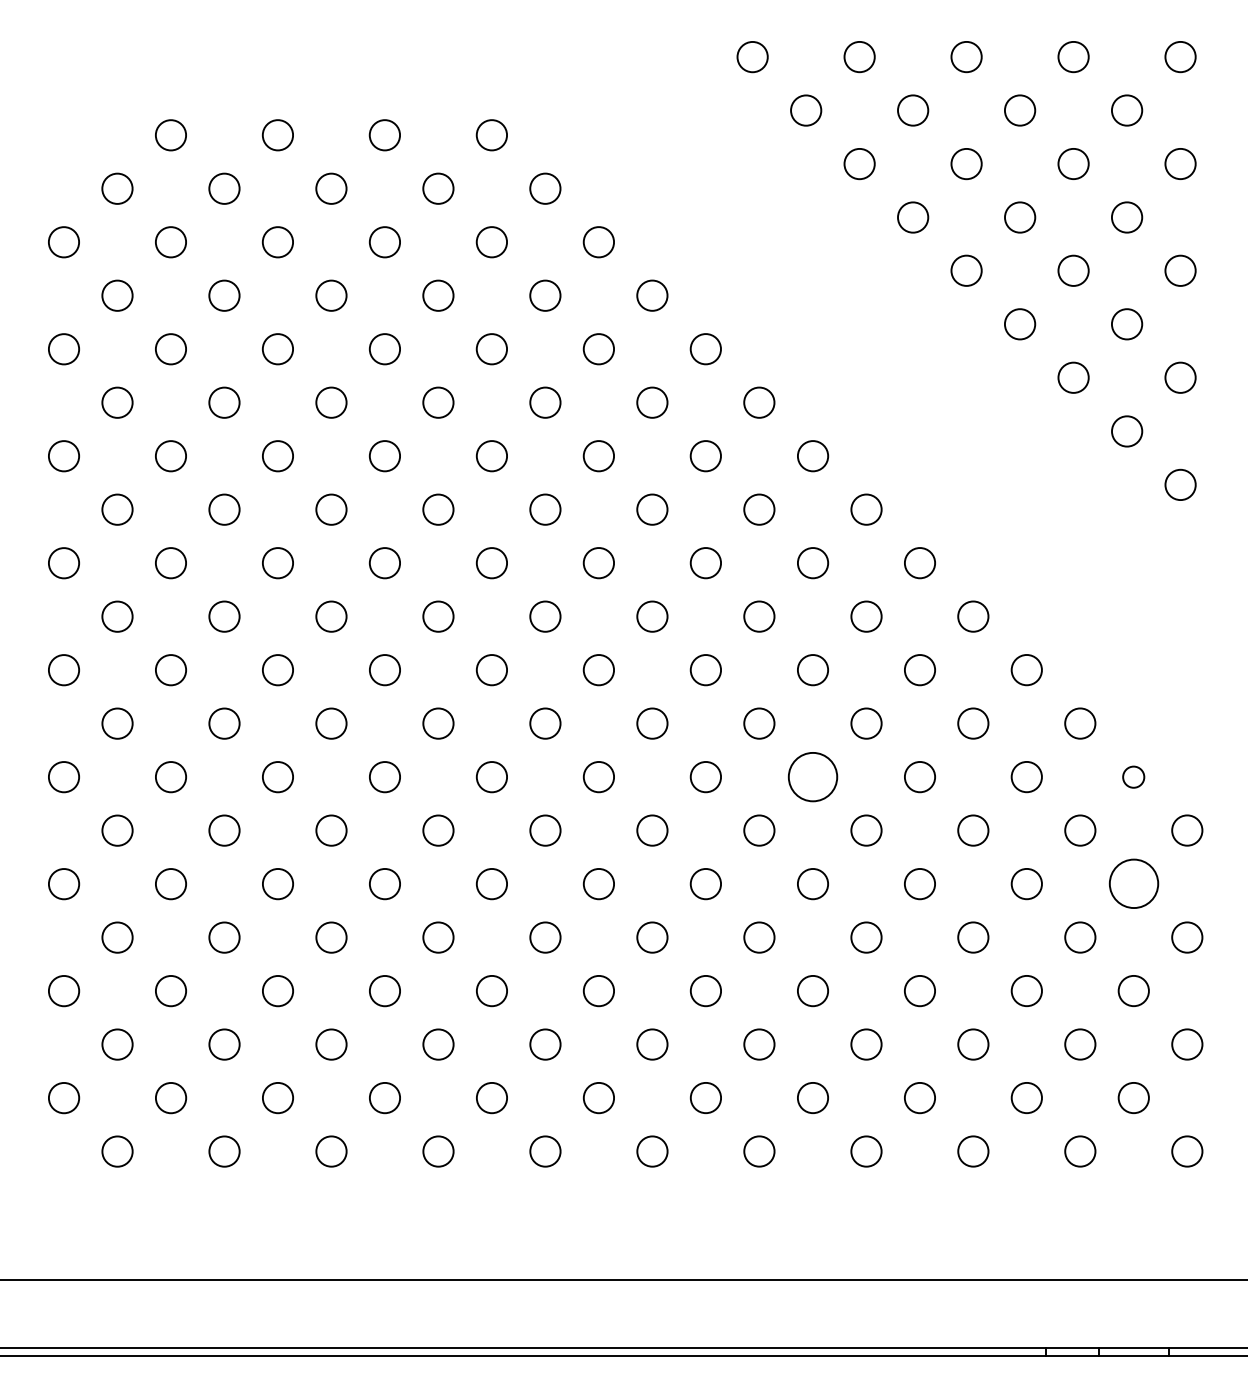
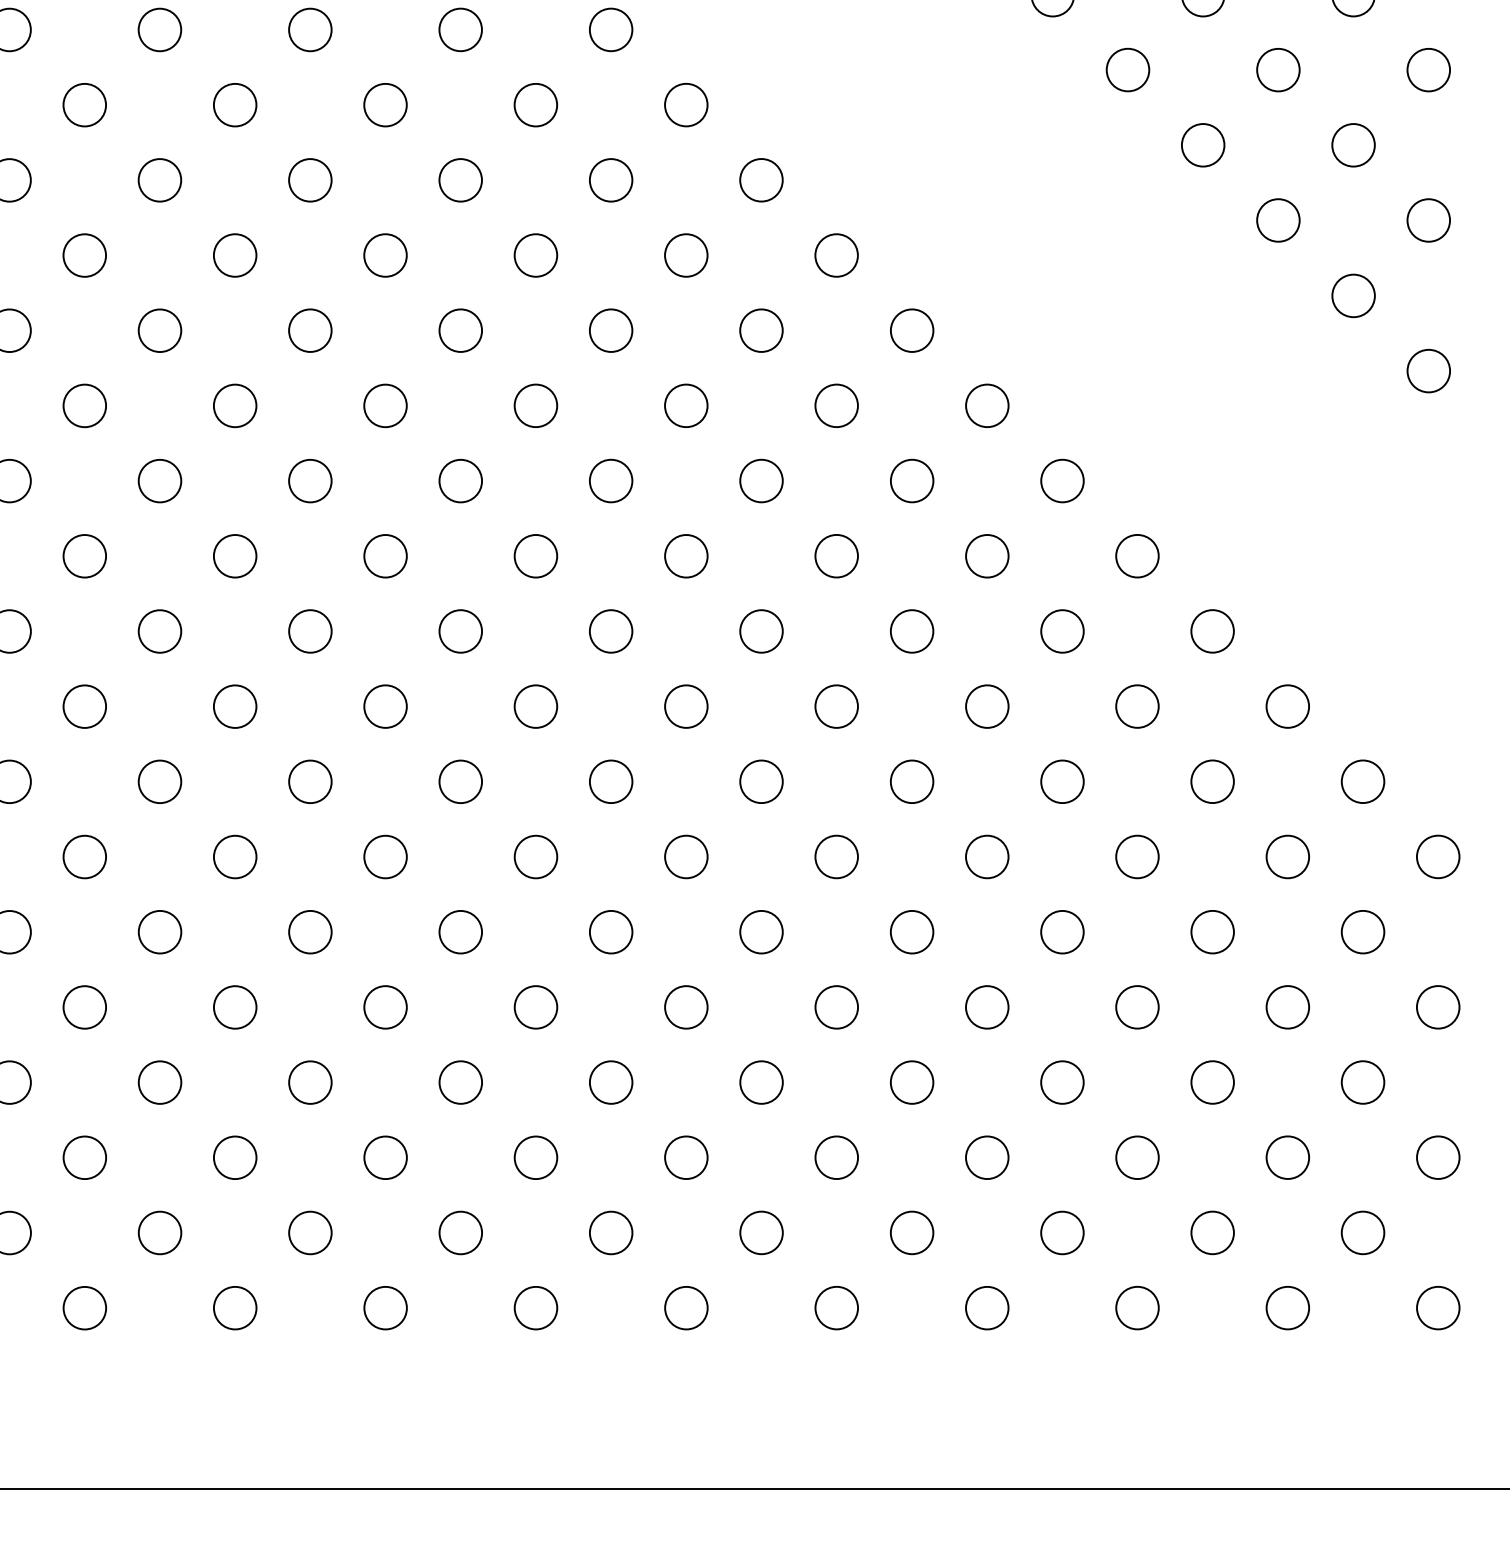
circle: (812, 776) -> (911, 780), size x0.62
circle: (1133, 777) -> (1362, 782), size x1.43
circle: (1133, 884) -> (1362, 932), size x0.62

